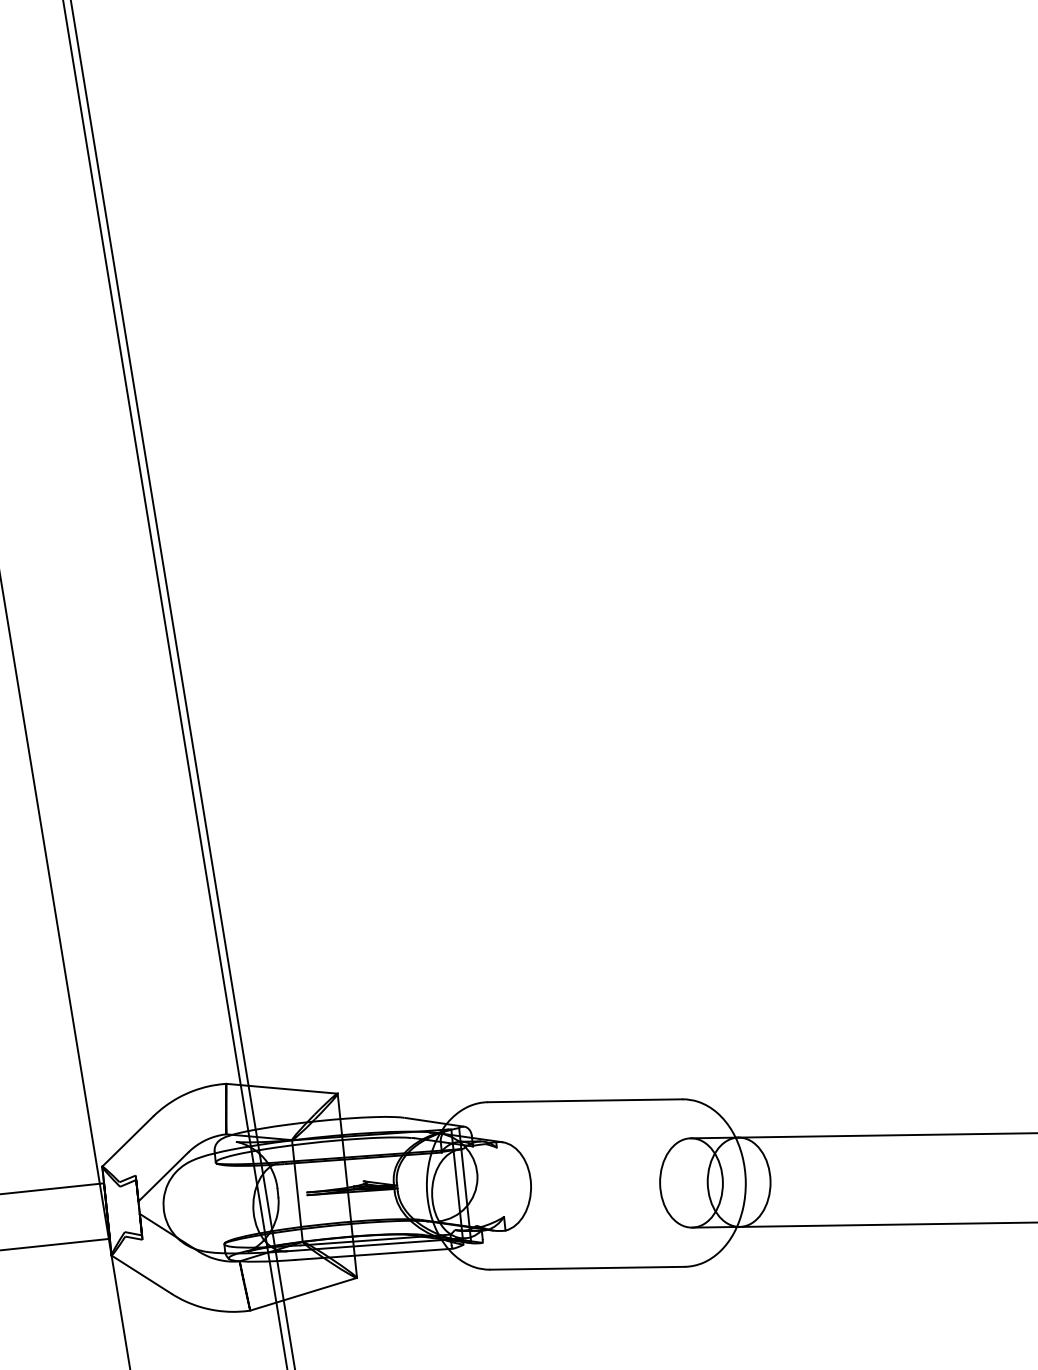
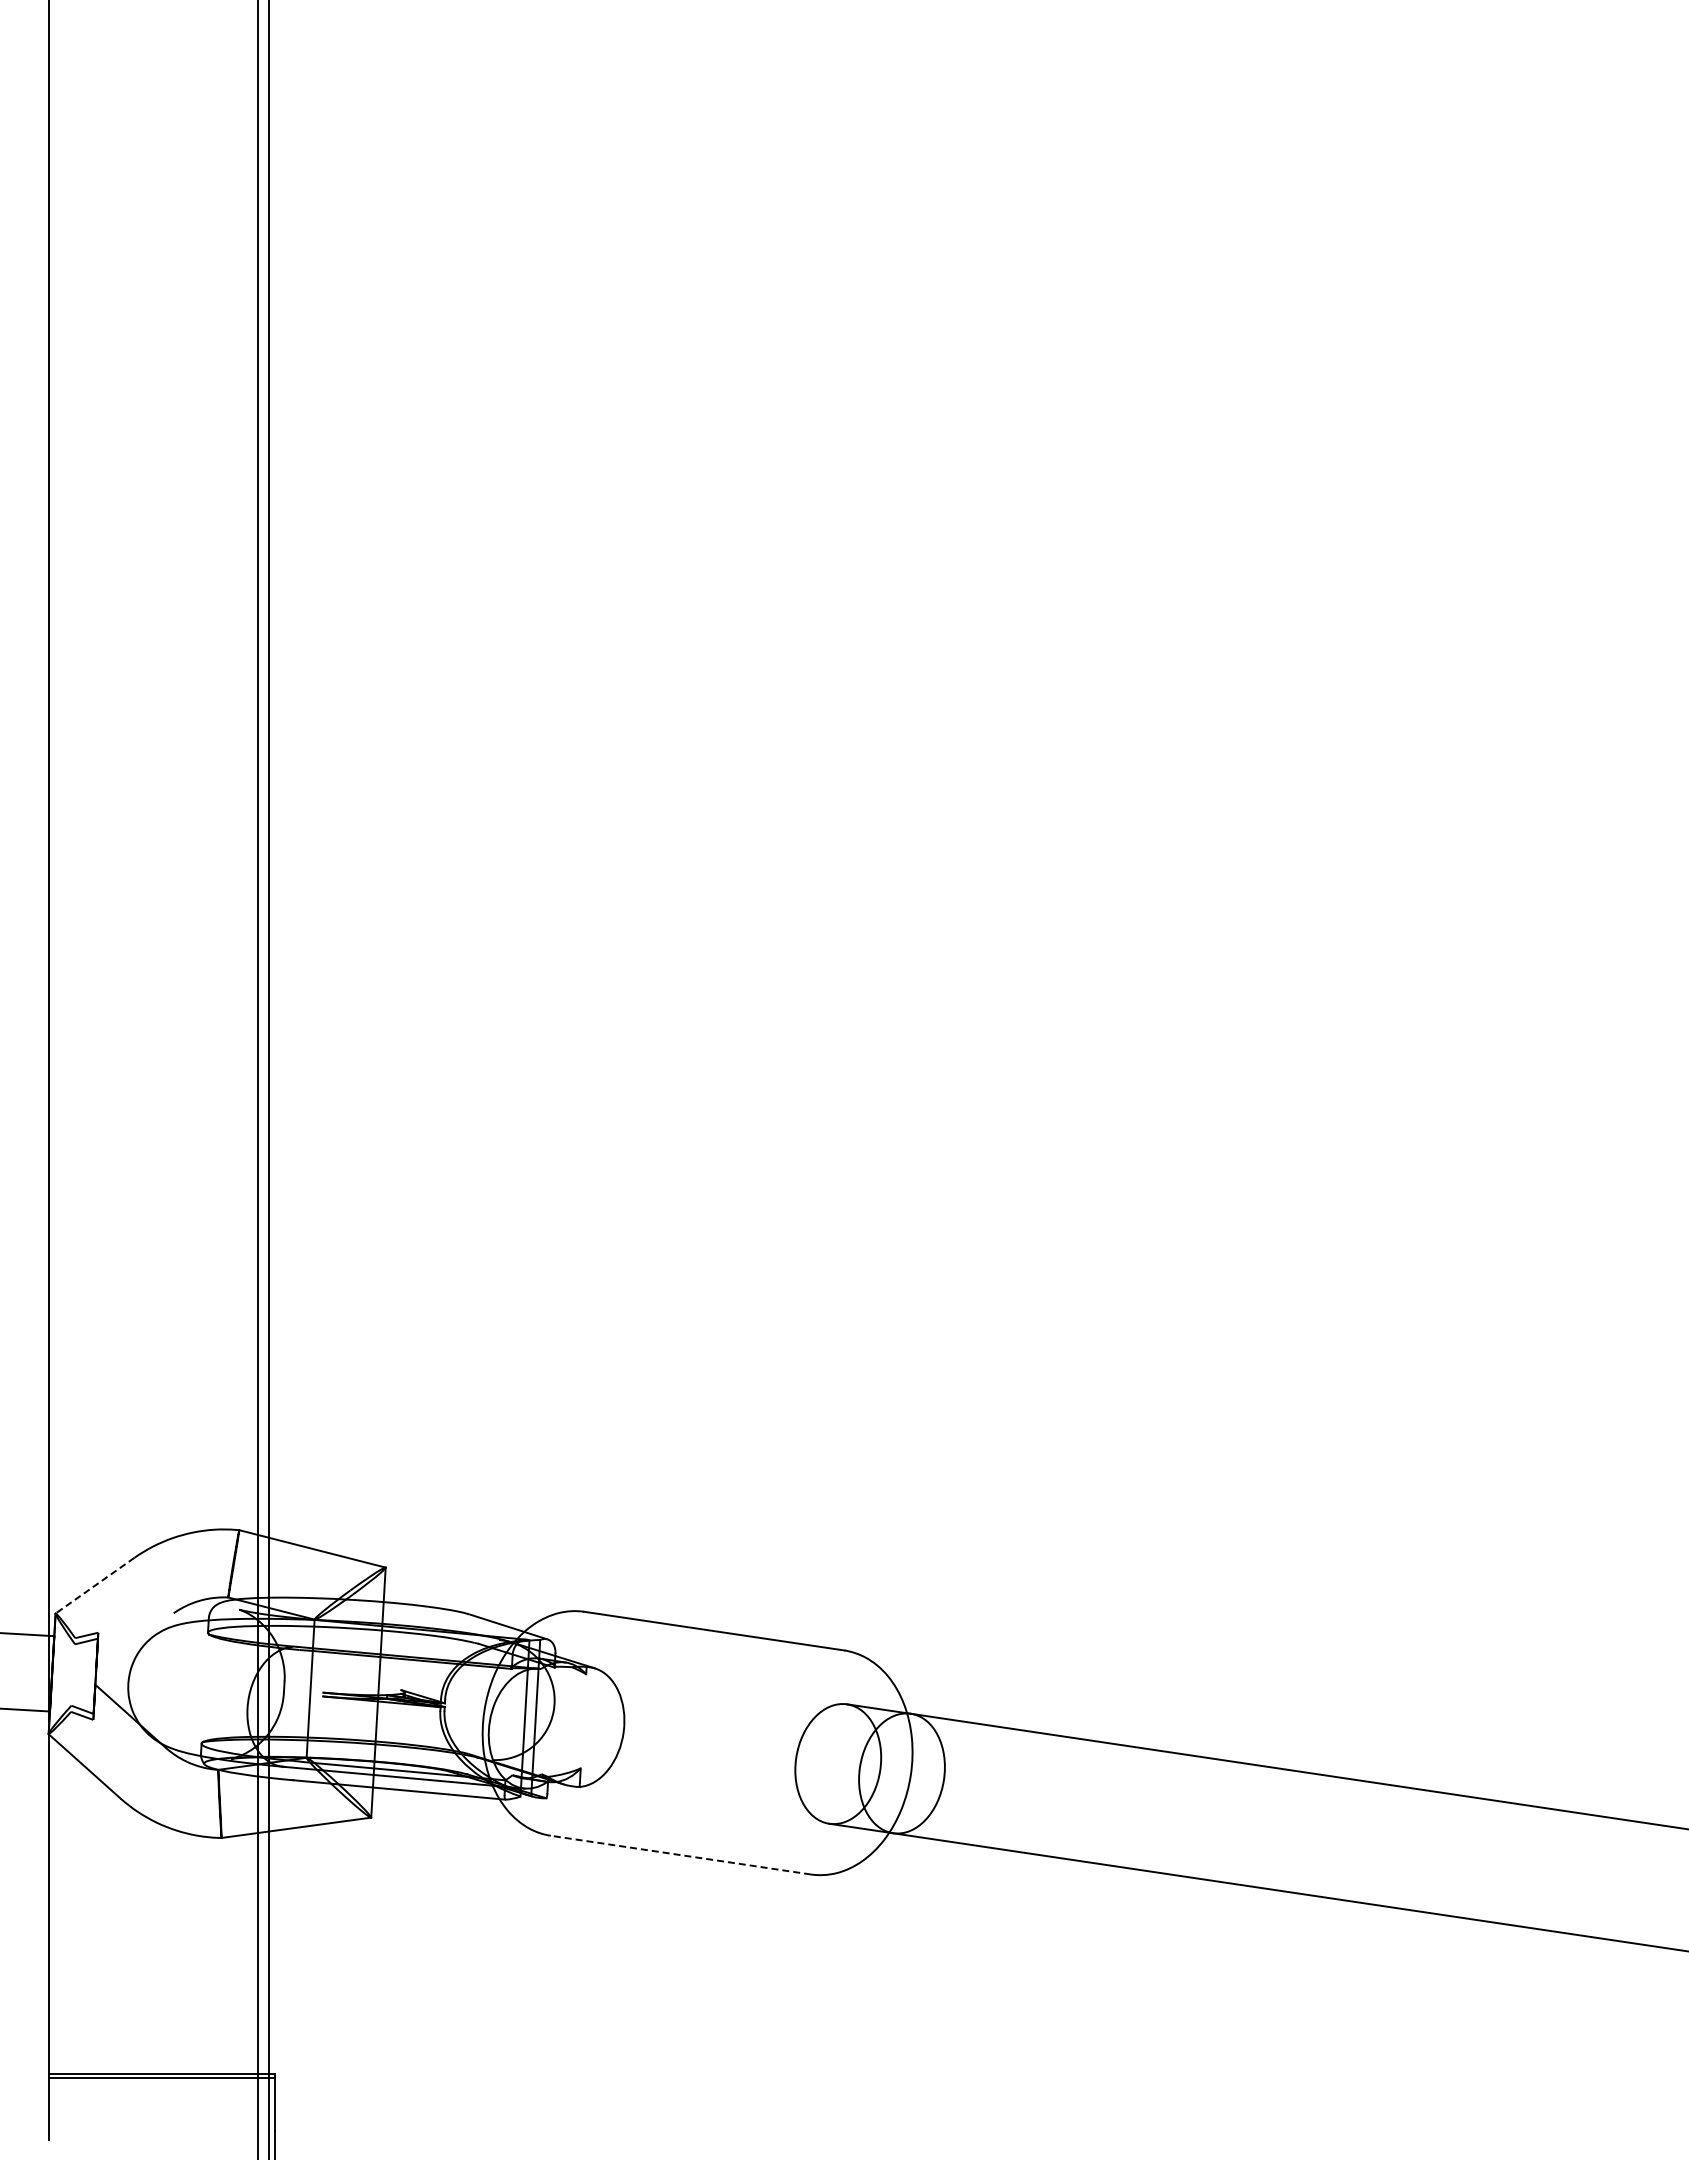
line: (127, 1141) -> (94, 1585), solid -> dashed
line: (163, 1176) -> (134, 1640), removed
line: (587, 1268) -> (680, 1855), solid -> dashed

